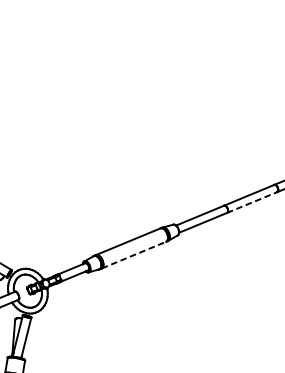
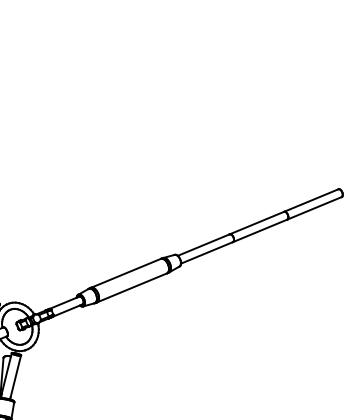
line: (252, 202) -> (260, 230), dashed -> solid
line: (134, 254) -> (132, 287), dashed -> solid

